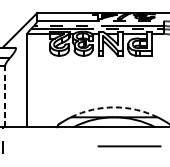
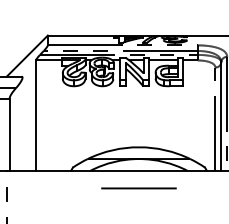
line: (4, 96) -> (9, 134), dashed -> solid
arc: (113, 107) -> (138, 147), dashed -> solid
line: (129, 146) -> (138, 188), moved

